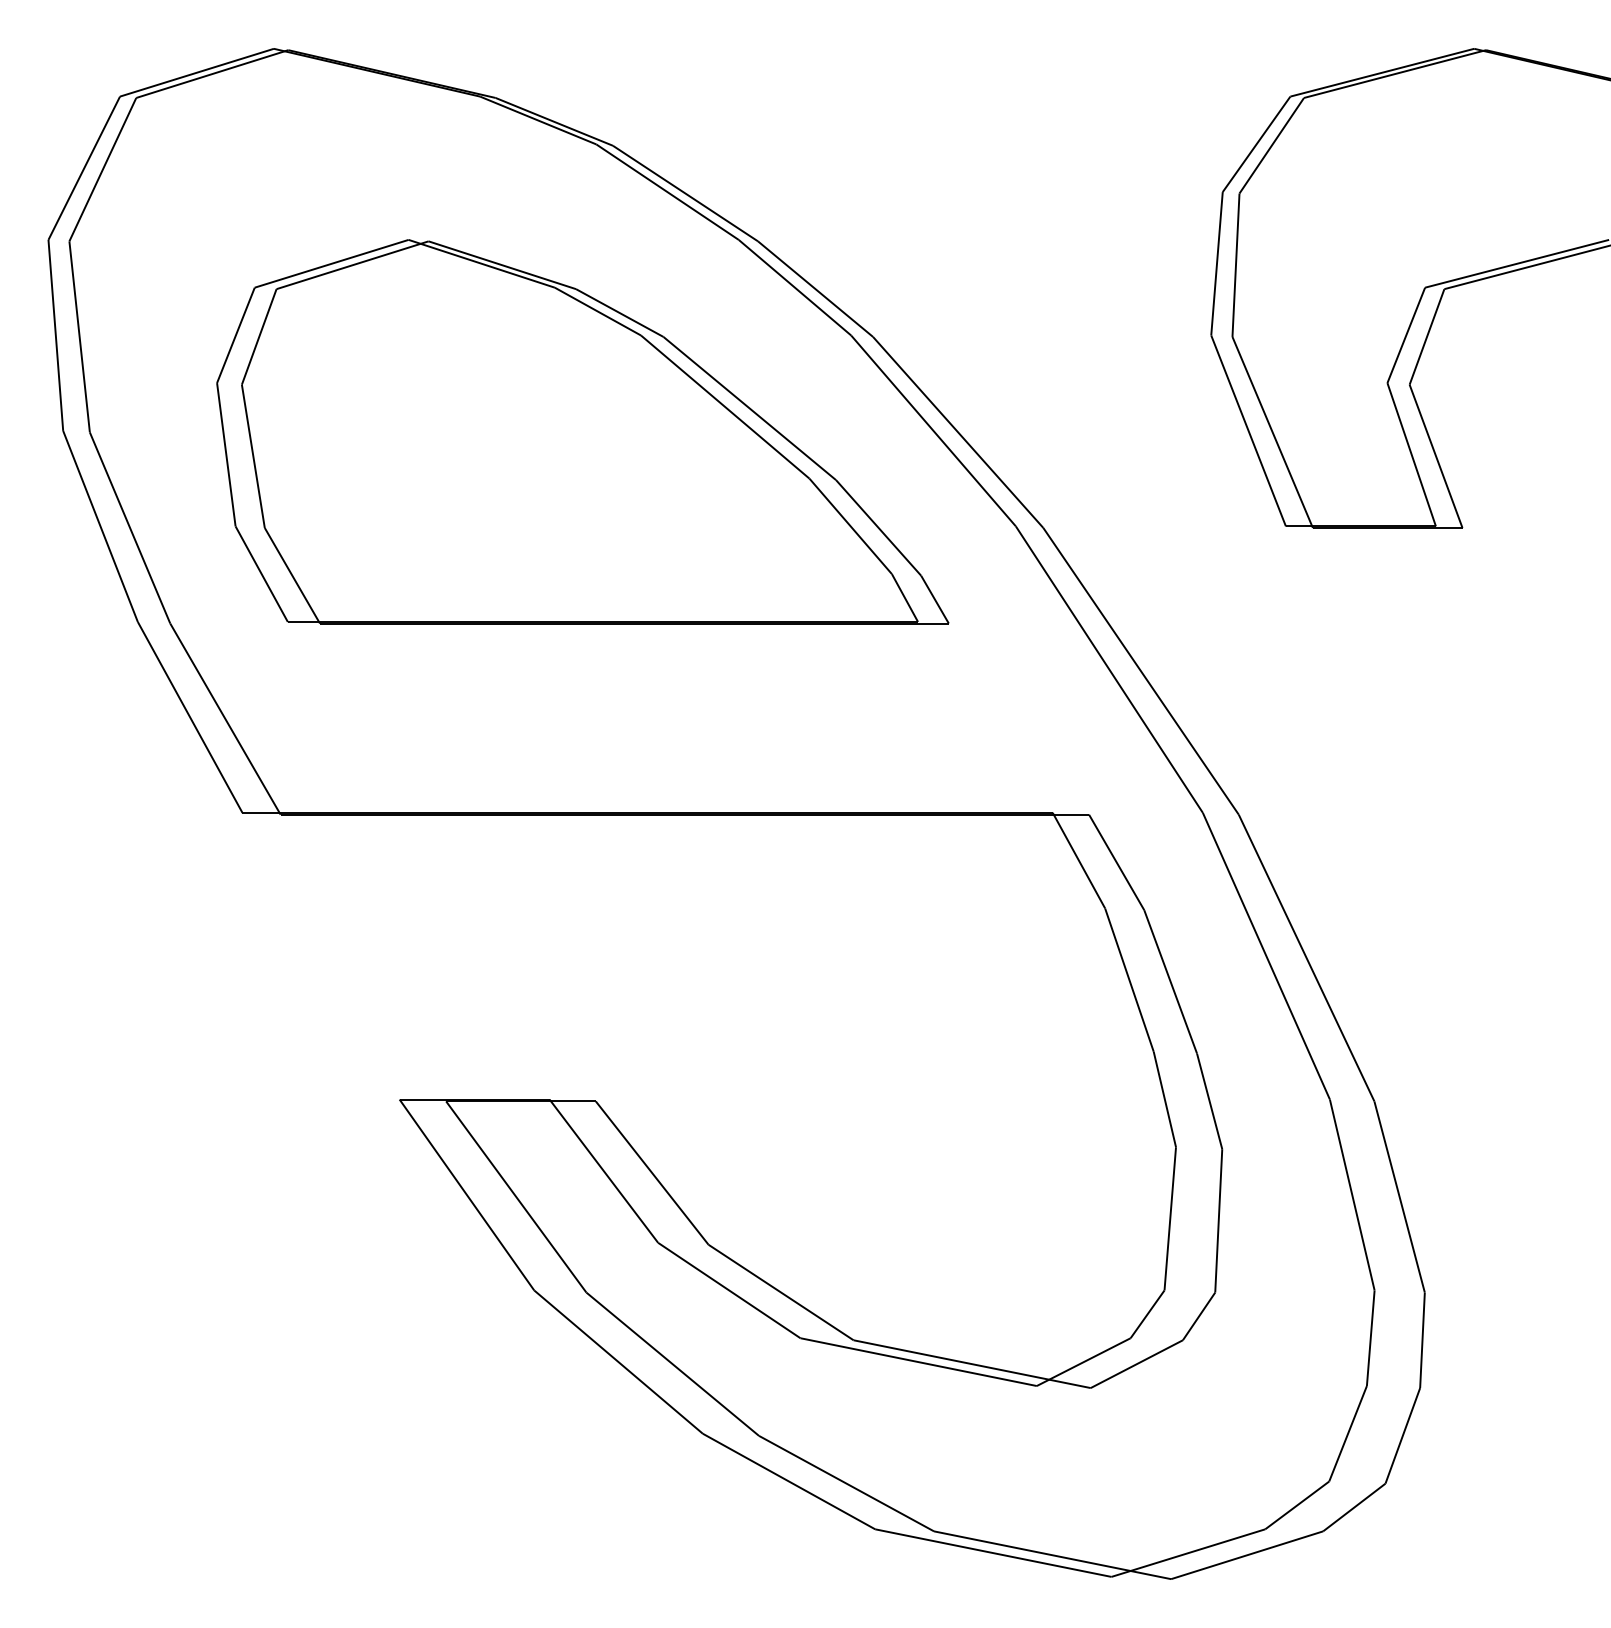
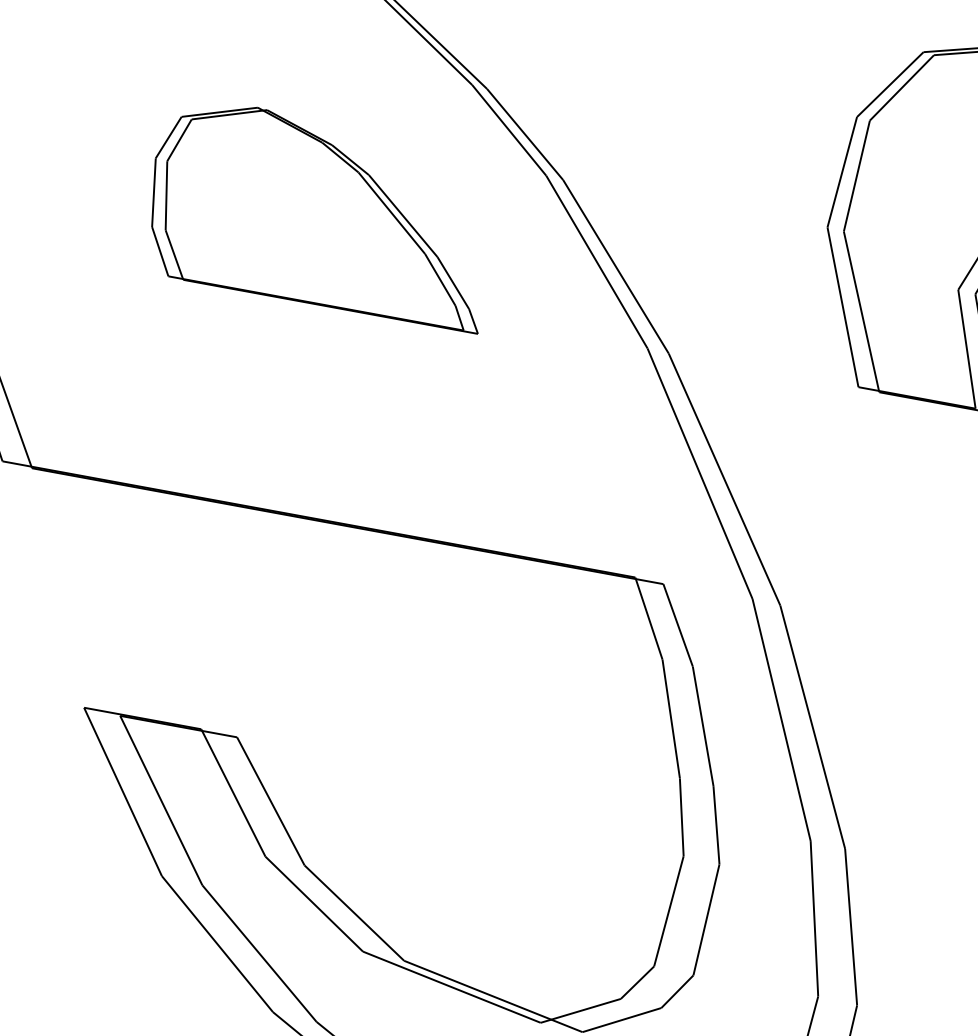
part: (582, 431) -> (322, 212), size x0.6

